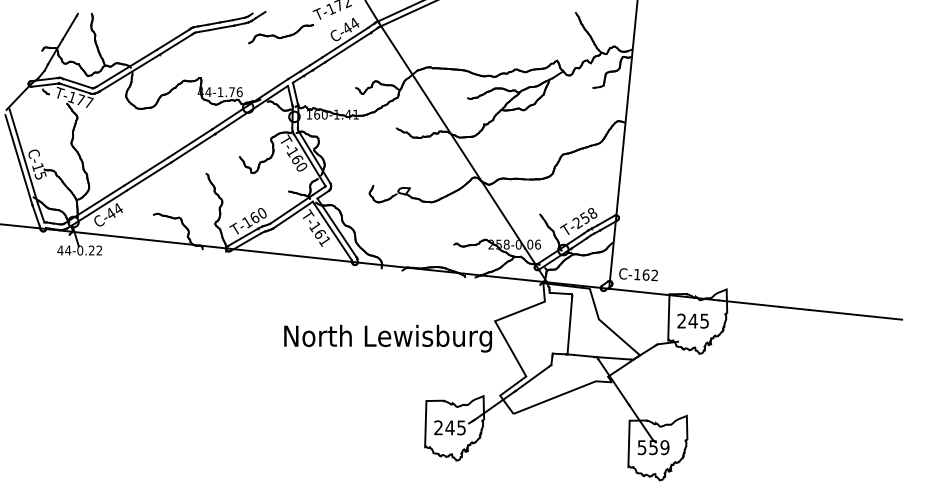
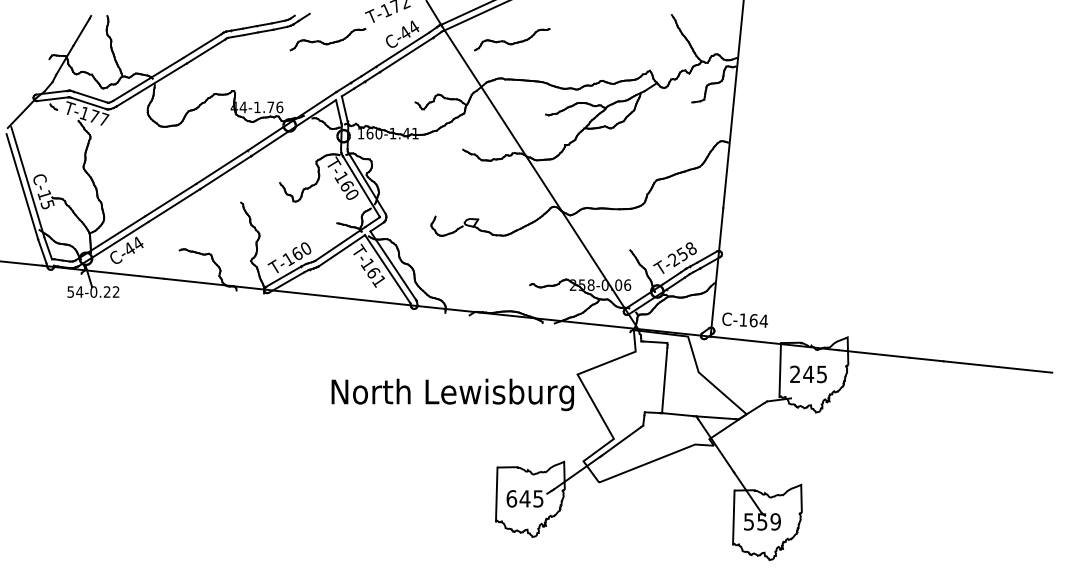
part: (439, 34) -> (512, 40), added
text: (60, 250) -> (70, 291), 44-0.22 -> 54-0.22
text: (654, 275) -> (763, 321), C-162 -> C-164
text: (438, 427) -> (511, 498), 245 -> 645

